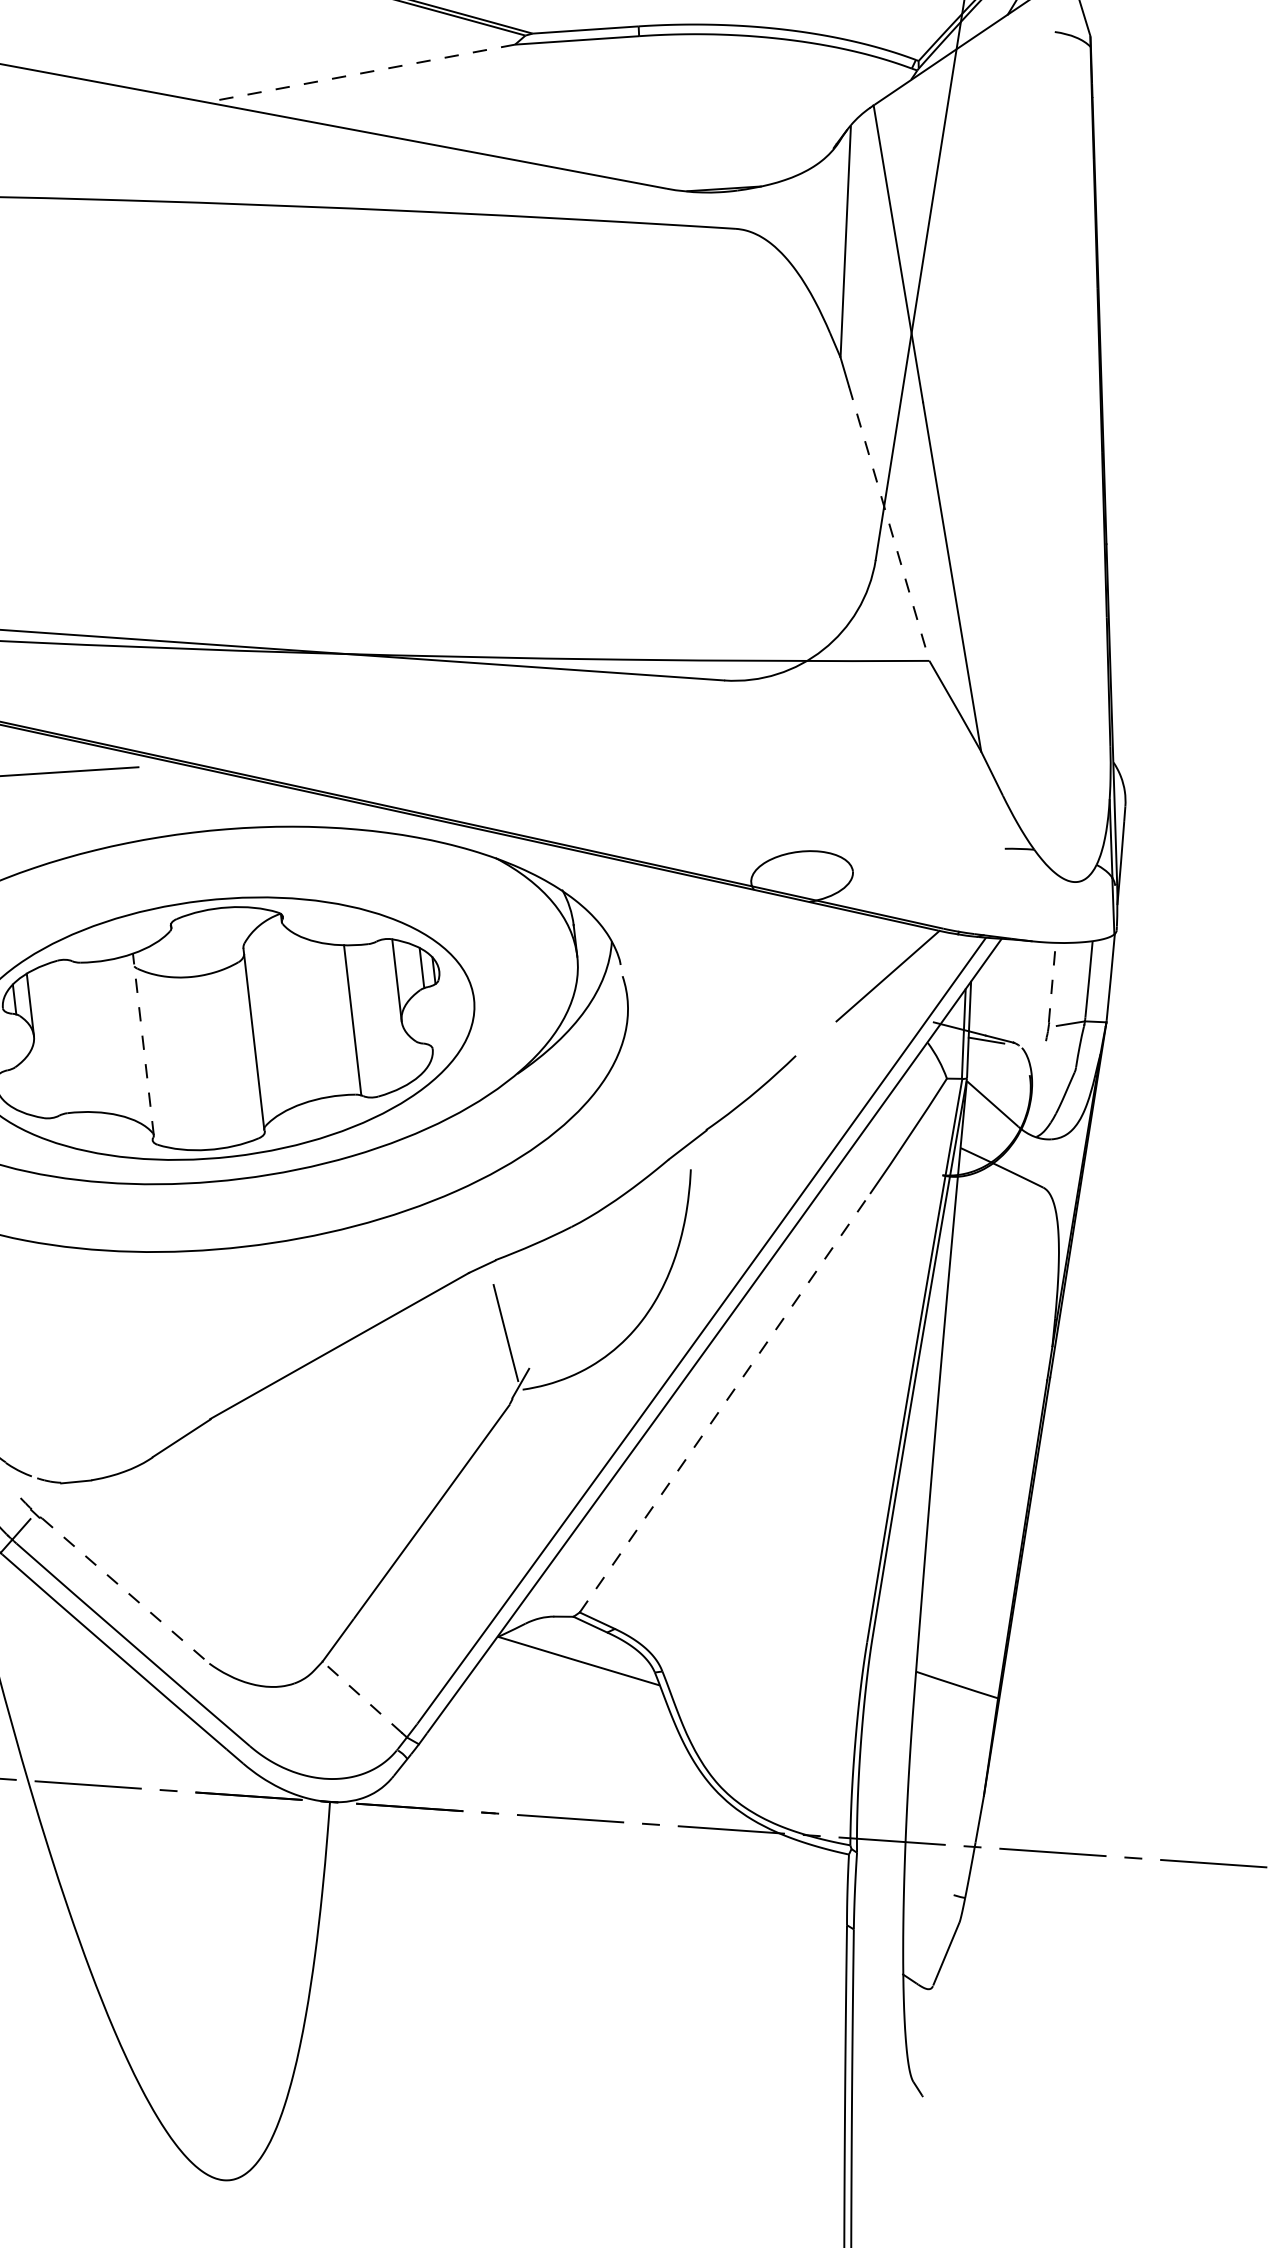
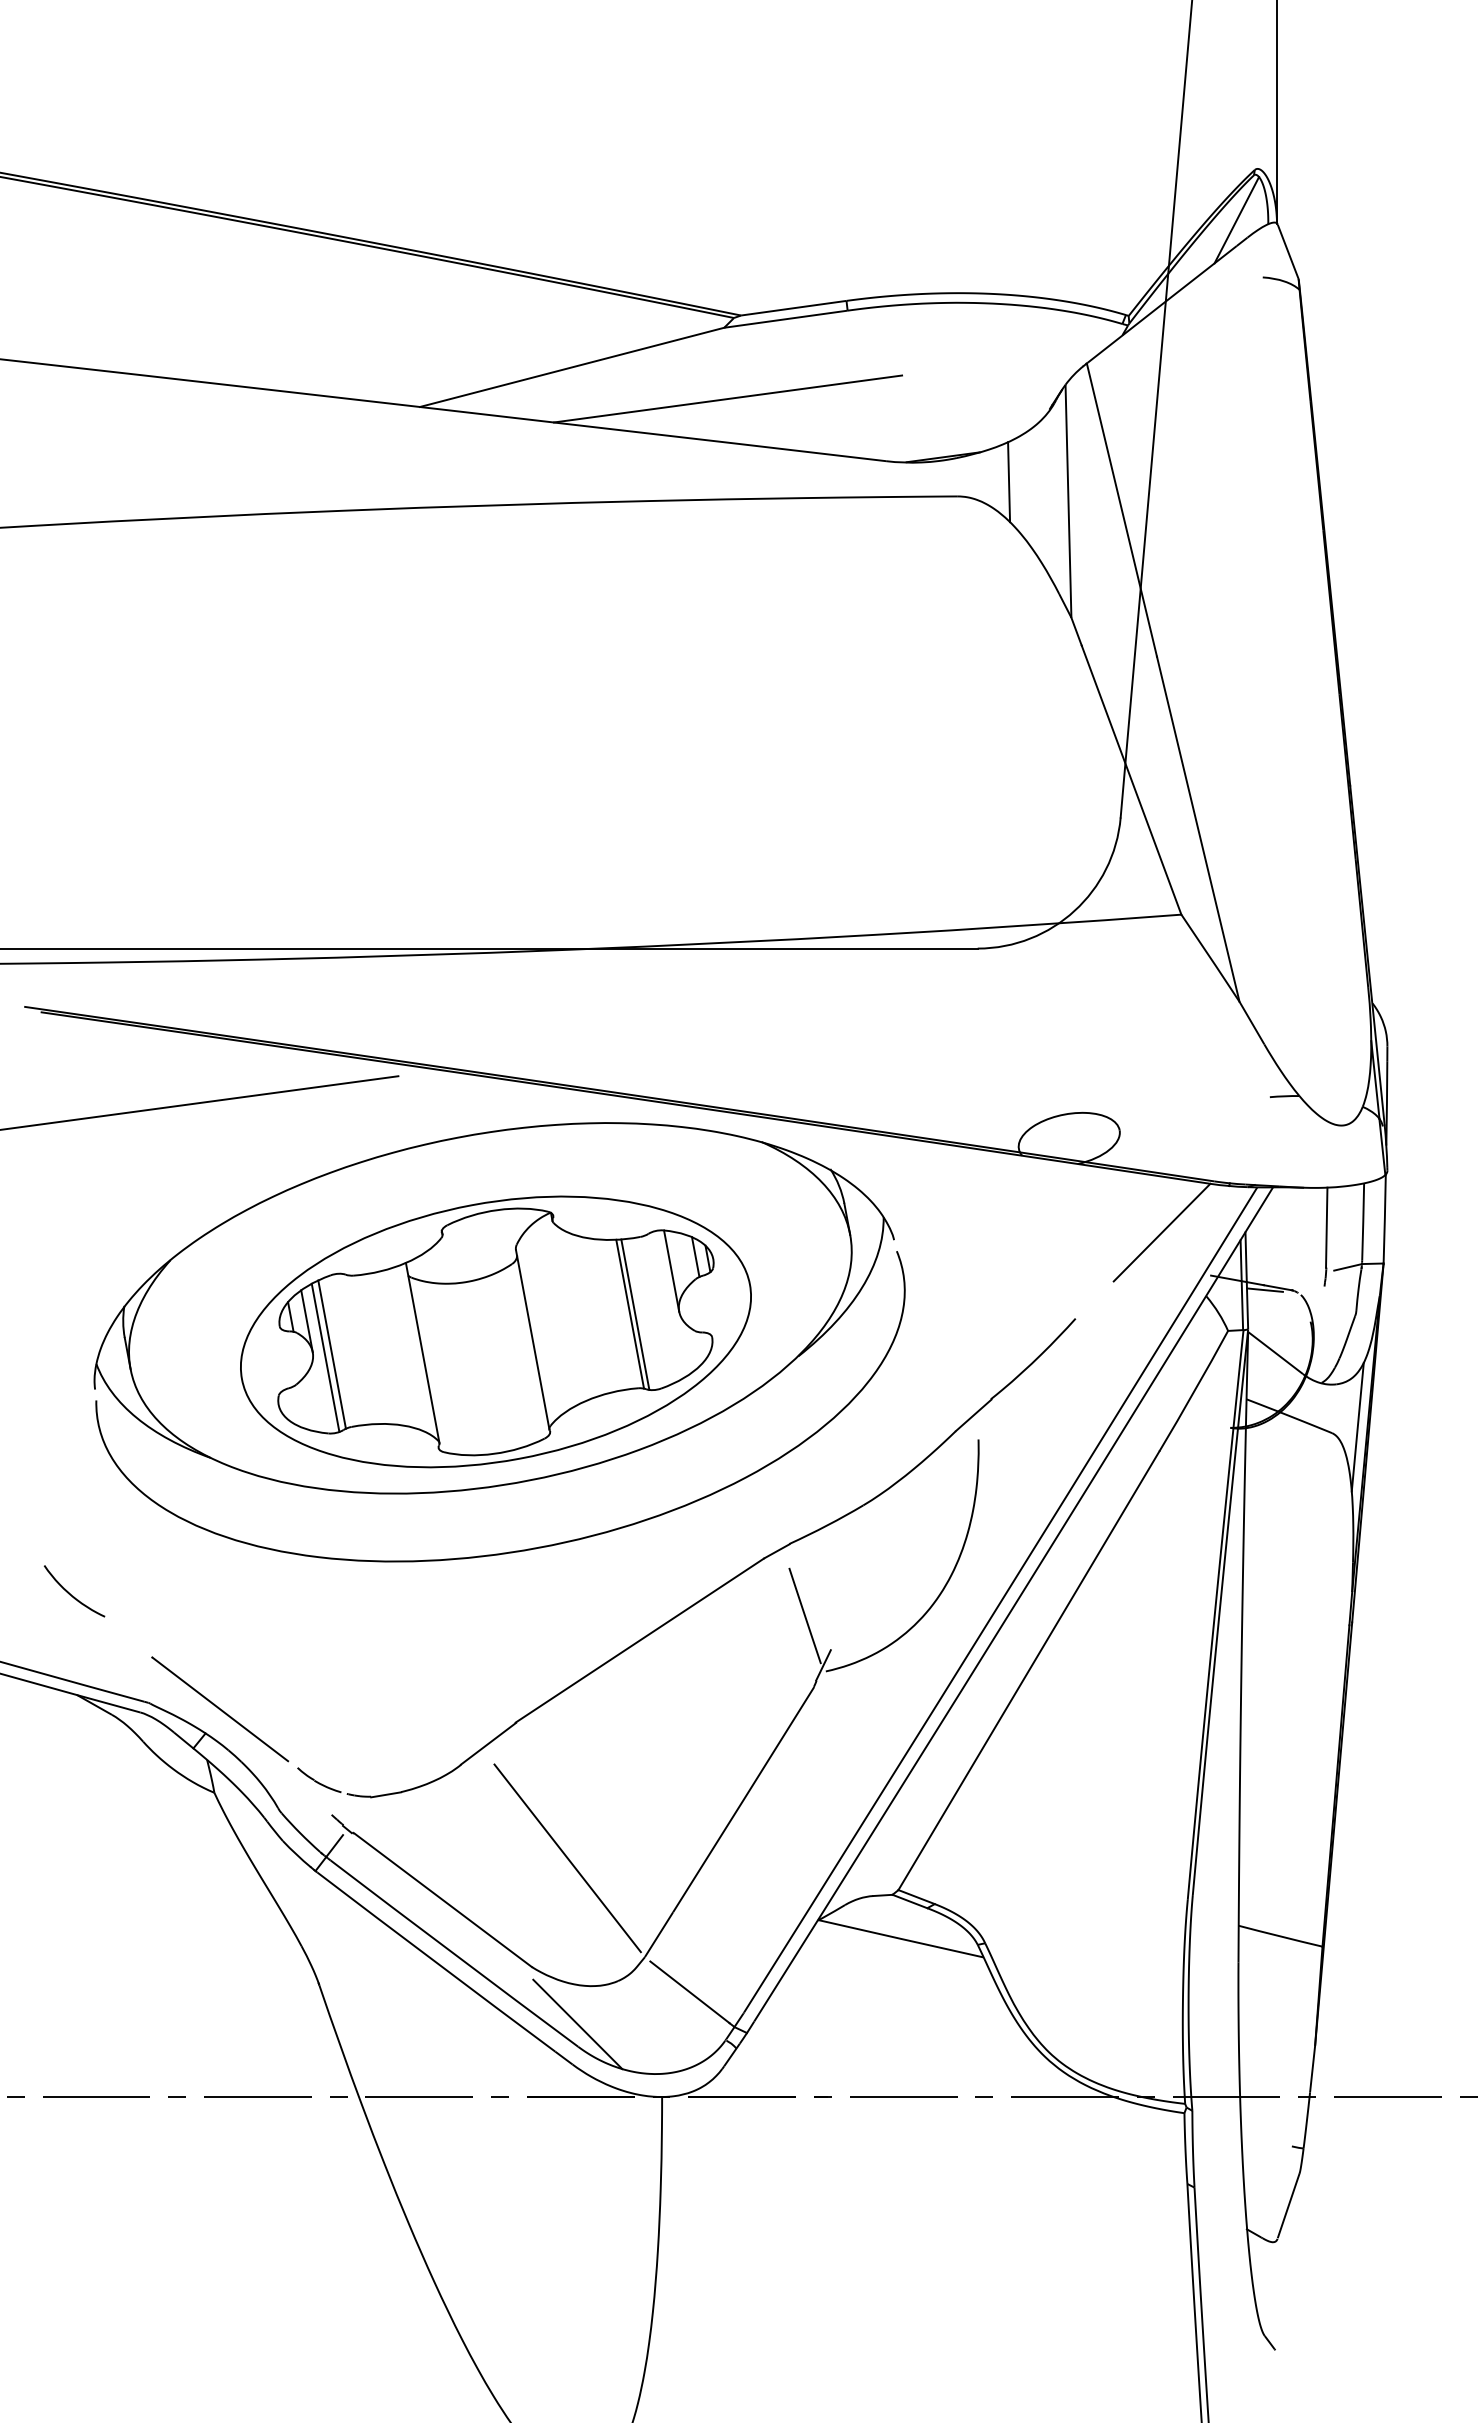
line: (360, 73) -> (571, 367), dashed -> solid
line: (514, 115) -> (728, 398), added
line: (788, 218) -> (1009, 482), added
line: (889, 523) -> (1131, 780), dashed -> solid
line: (1052, 982) -> (1326, 1227), dashed -> solid
line: (357, 1021) -> (635, 1314), added
line: (52, 1039) -> (331, 1354), added
line: (46, 1042) -> (325, 1357), added
line: (143, 1044) -> (422, 1352), dashed -> solid
line: (1069, 1182) -> (1357, 1426), added
line: (725, 1402) -> (1029, 1670), dashed -> solid
line: (252, 1557) -> (567, 1858), added
line: (125, 1591) -> (443, 1900), dashed -> solid
line: (365, 1699) -> (690, 1992), dashed -> solid
line: (250, 1723) -> (577, 2024), added

